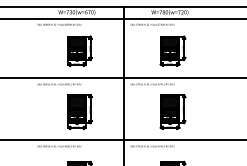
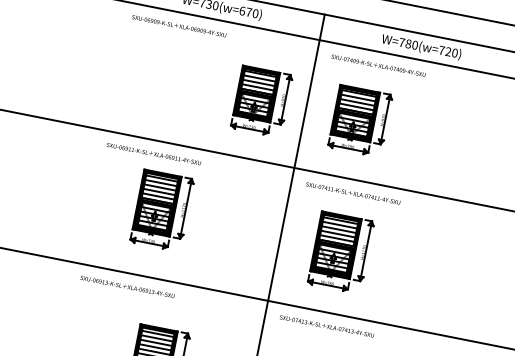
part: (79, 50) -> (260, 99), moved
part: (172, 50) -> (359, 119), moved
part: (79, 112) -> (160, 211), moved
part: (172, 112) -> (339, 253), moved

